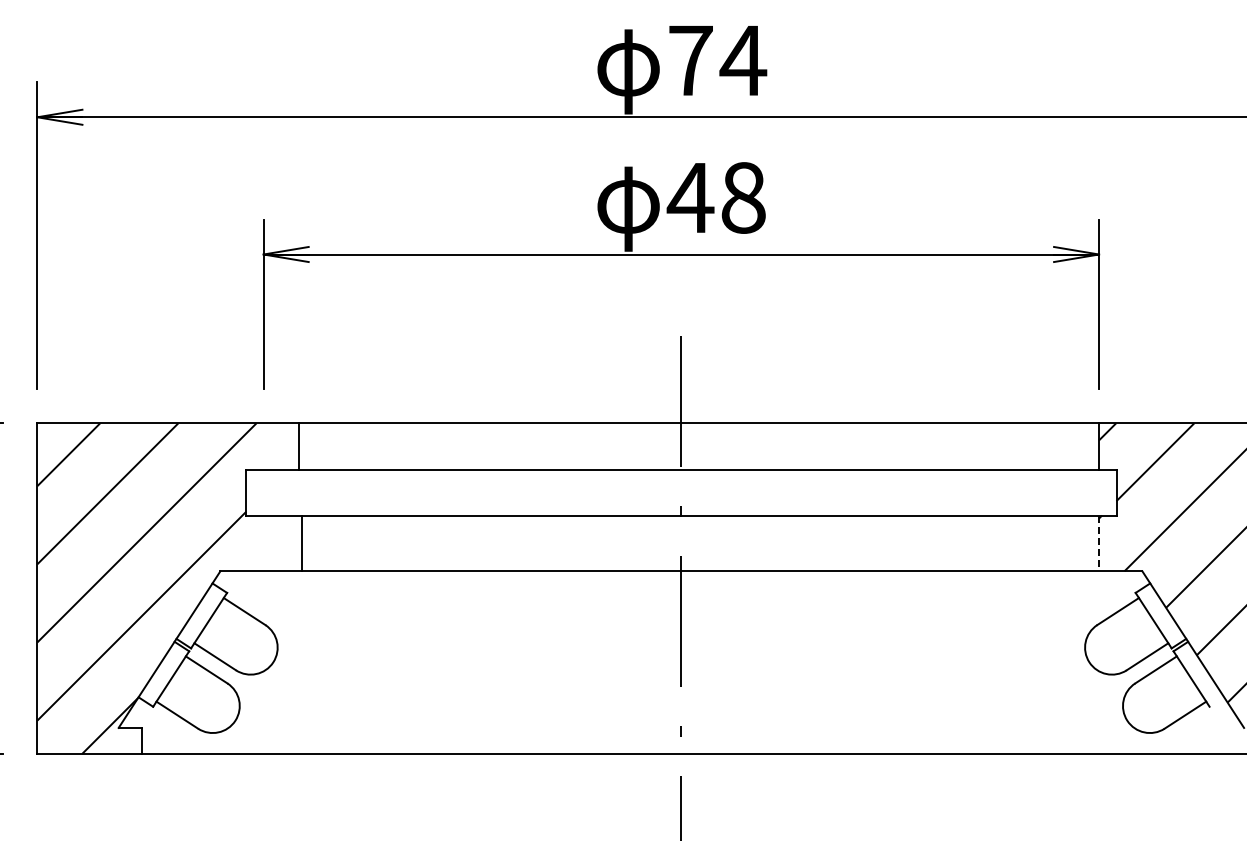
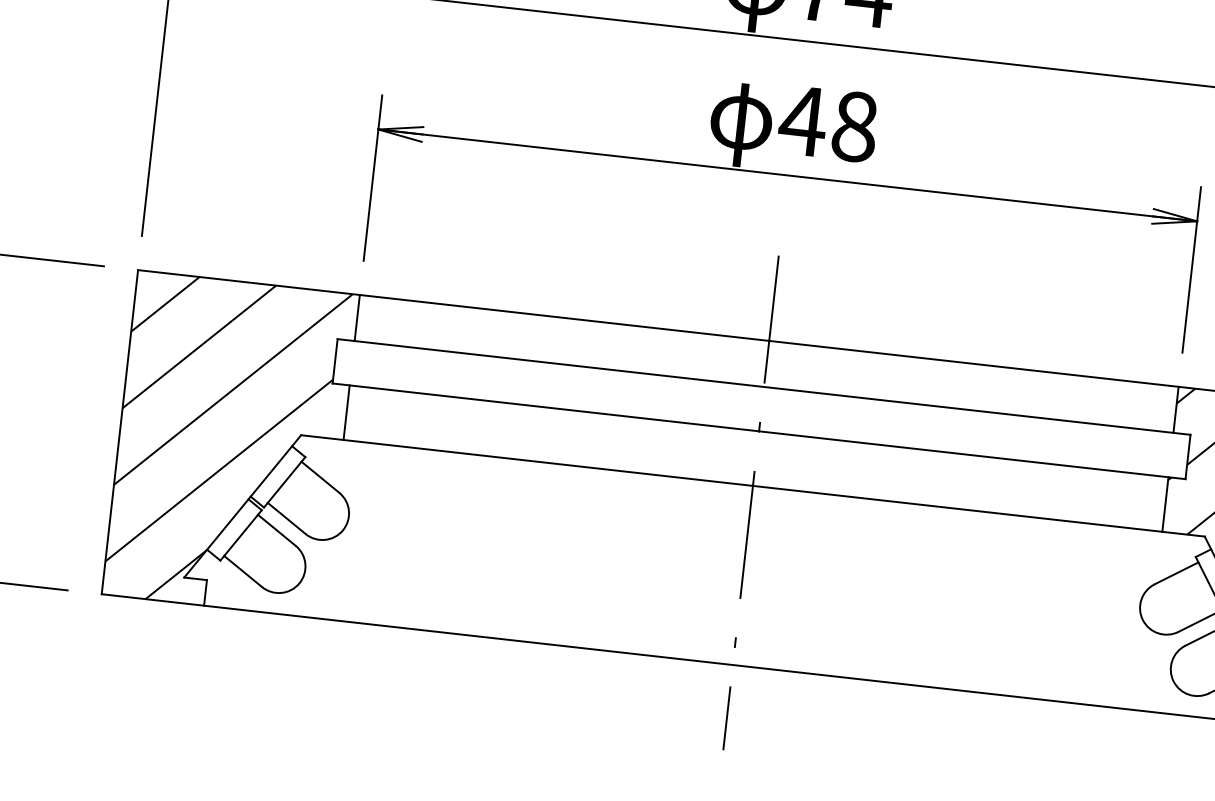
line: (298, 446) -> (357, 317), moved
line: (301, 543) -> (346, 412), moved
line: (1099, 543) -> (1165, 504), dashed -> solid

